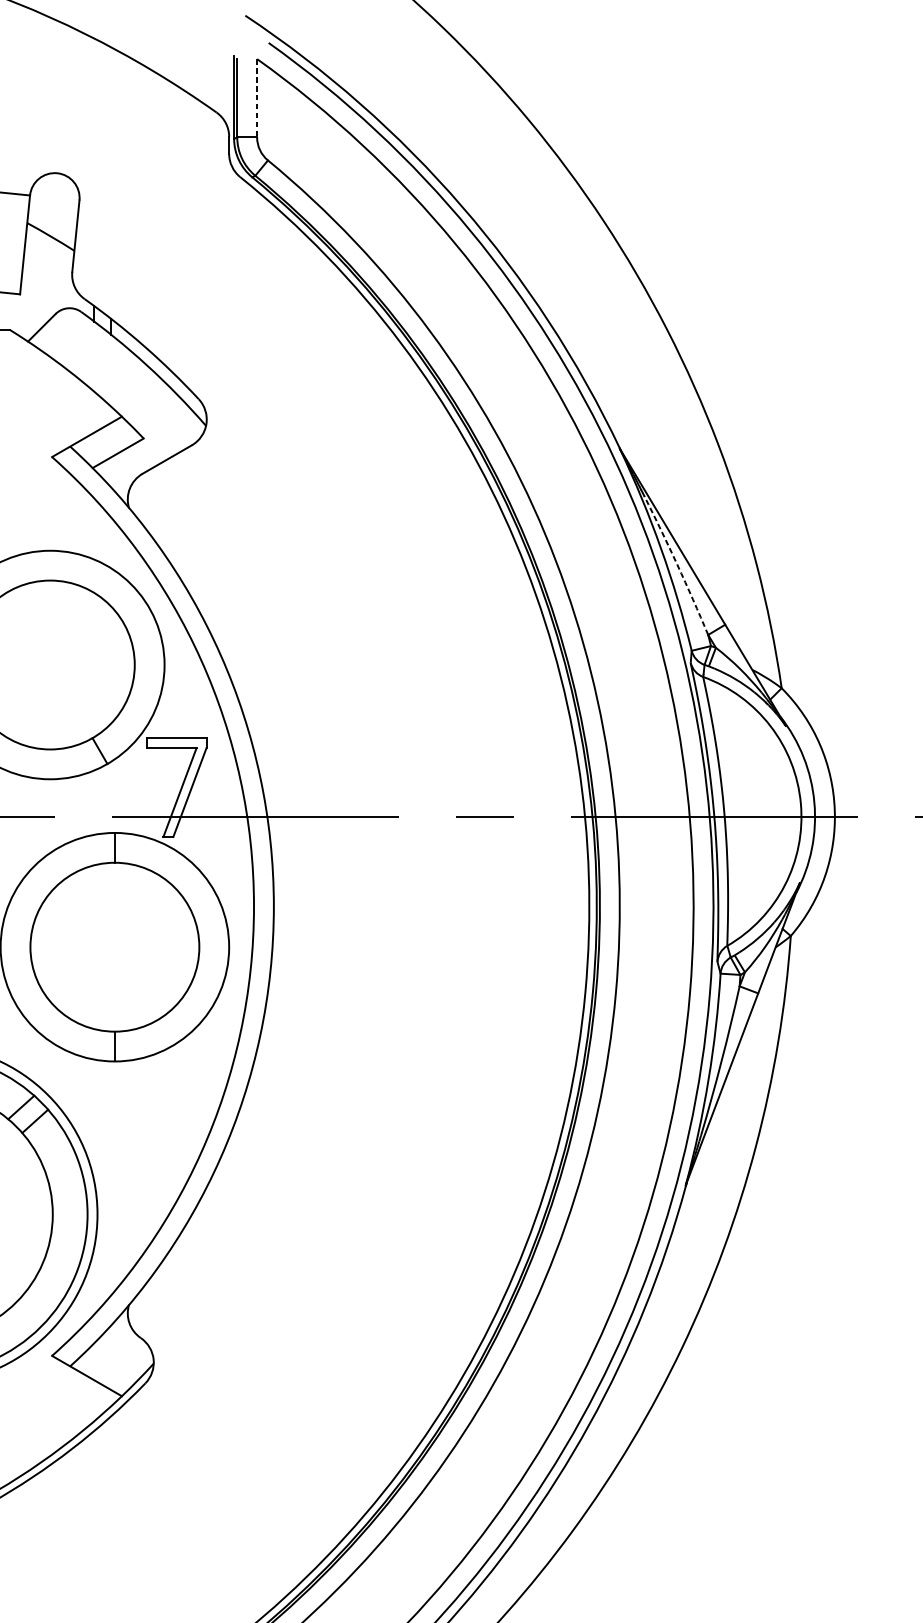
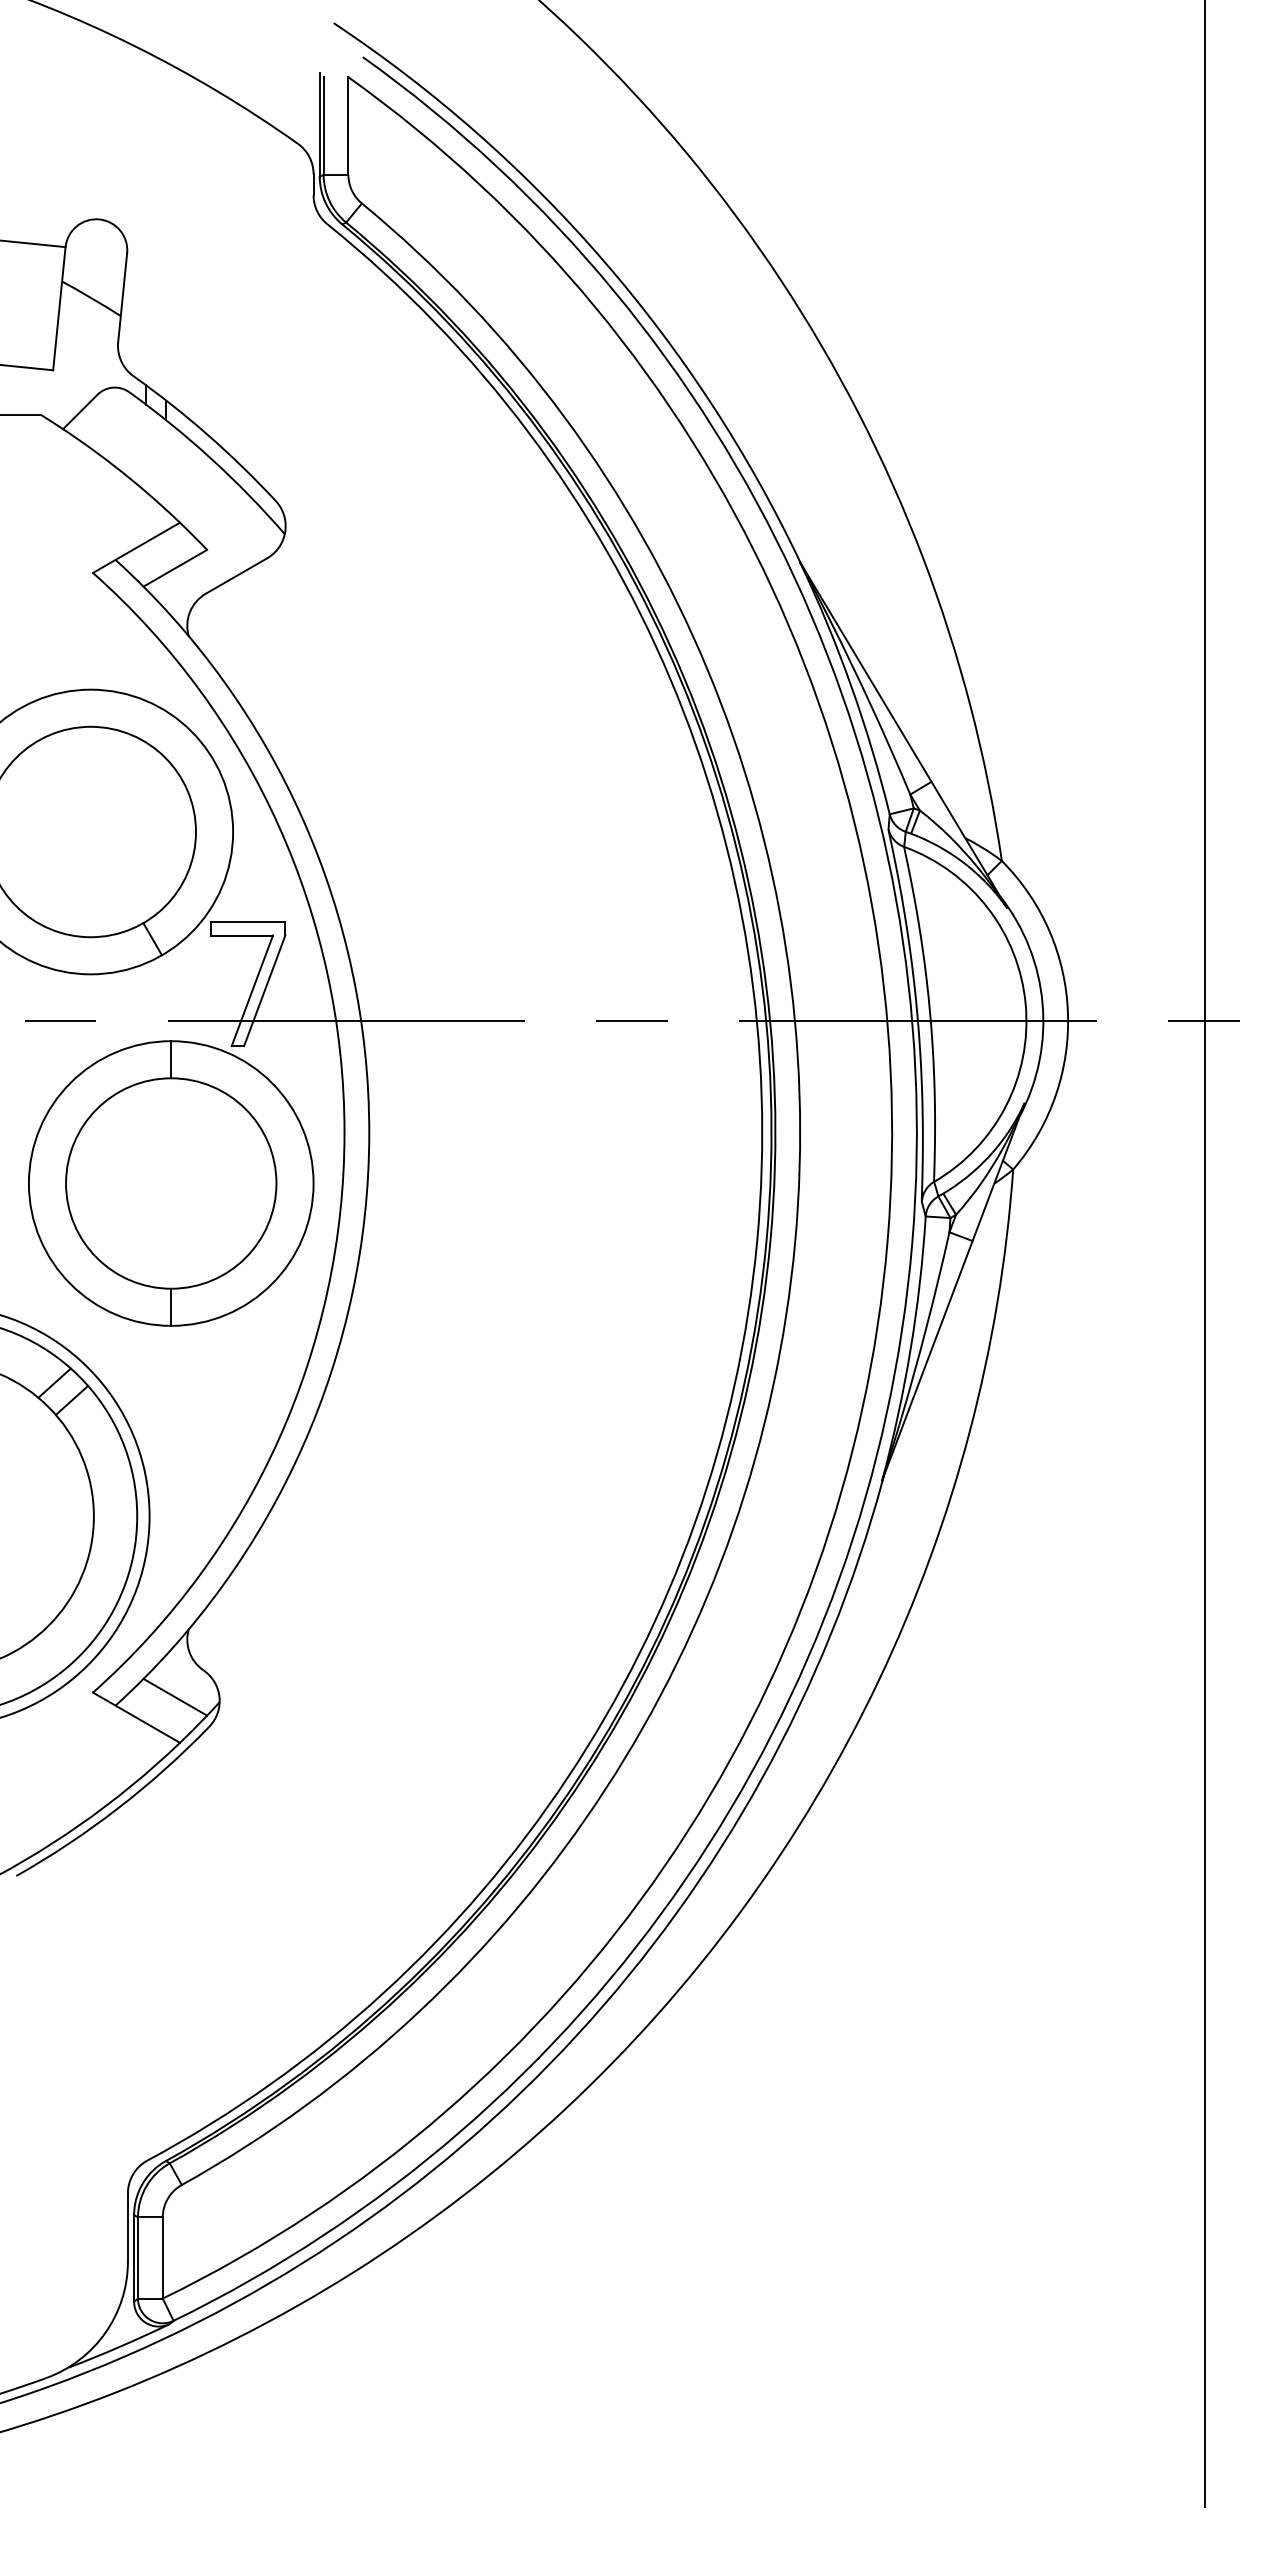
line: (257, 98) -> (348, 126), dashed -> solid
arc: (677, 565) -> (871, 707), dashed -> solid
line: (118, 1359) -> (175, 1696), added

